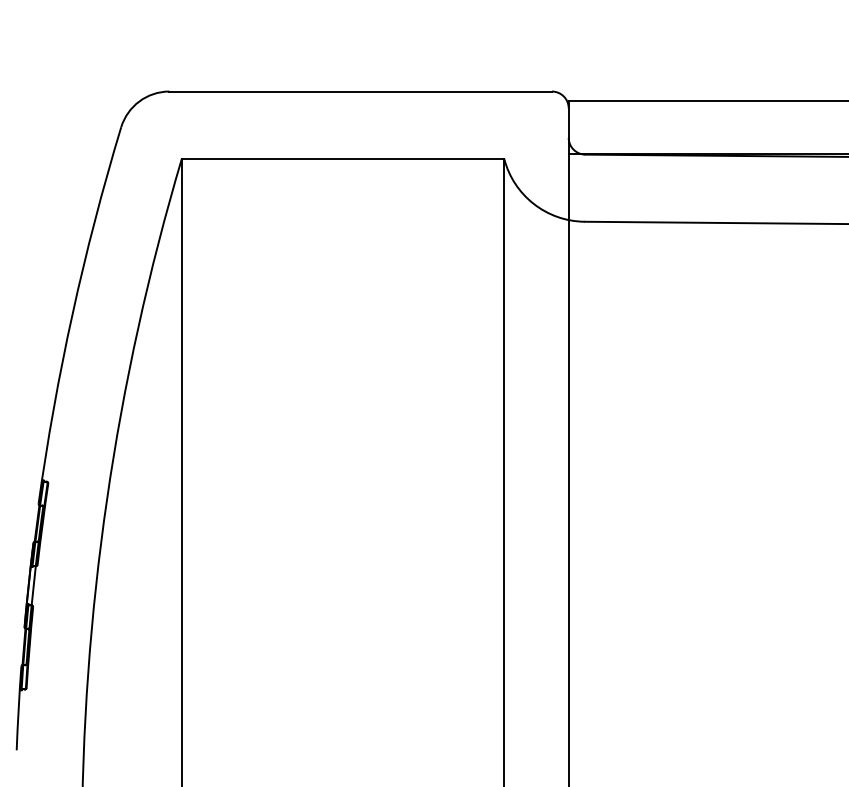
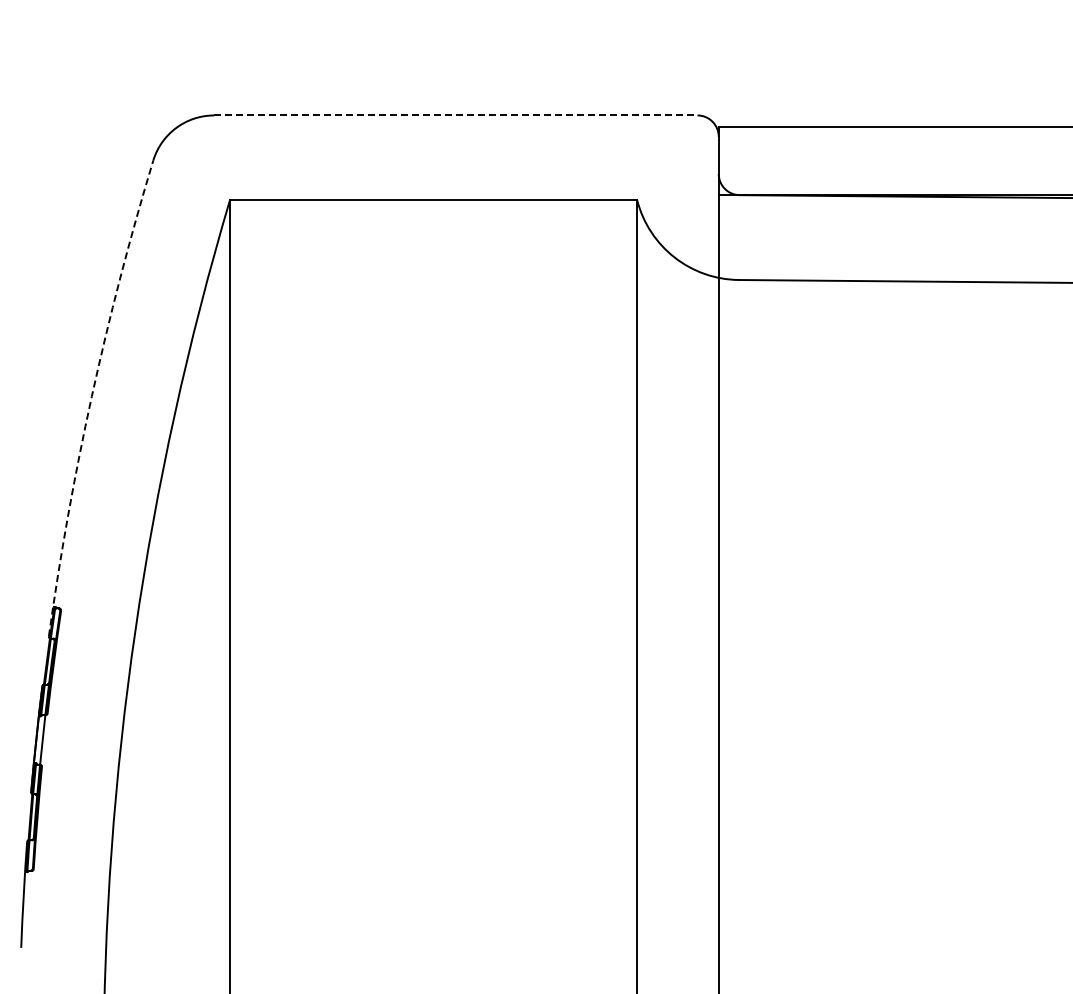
line: (360, 91) -> (455, 115), solid -> dashed
arc: (72, 313) -> (91, 396), solid -> dashed

